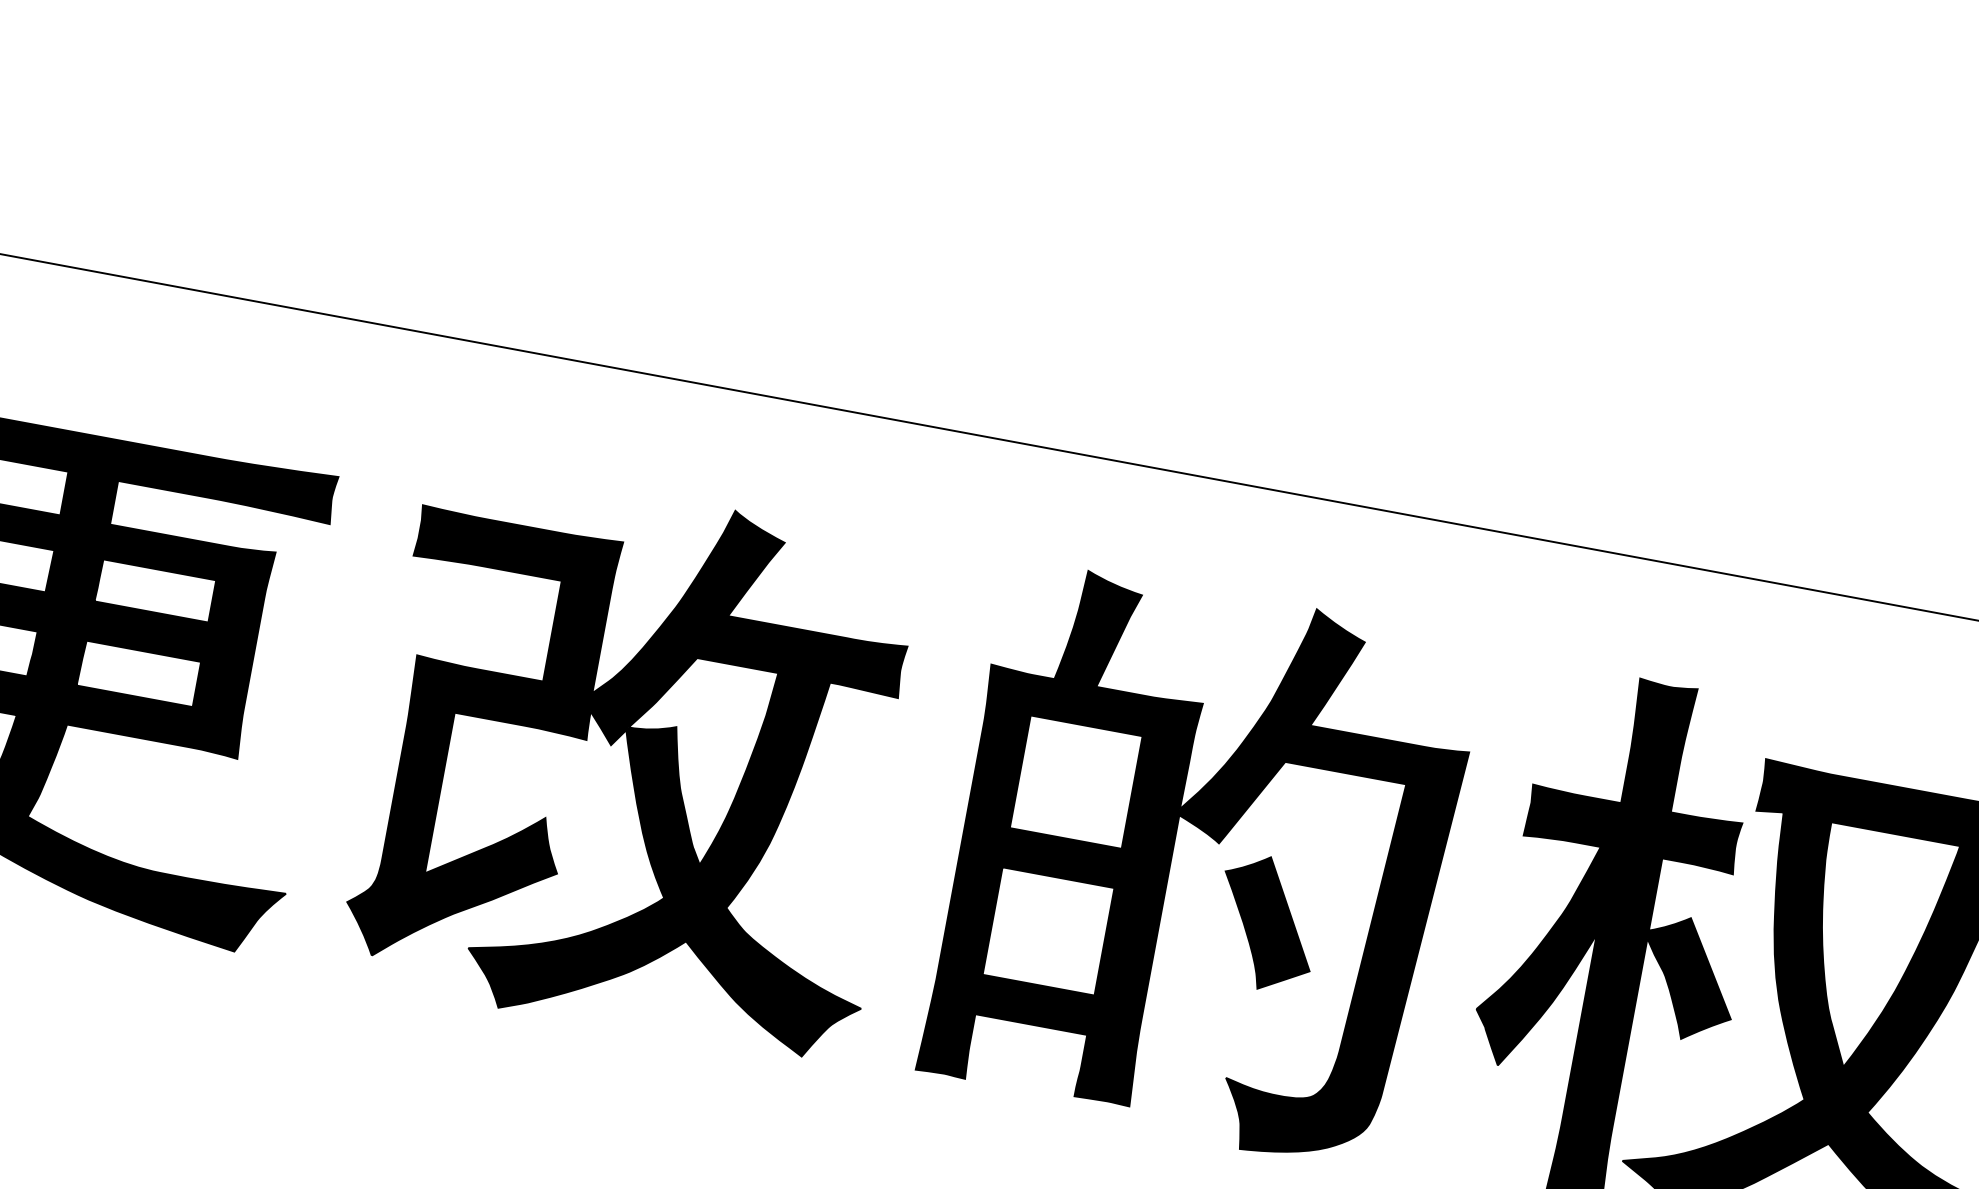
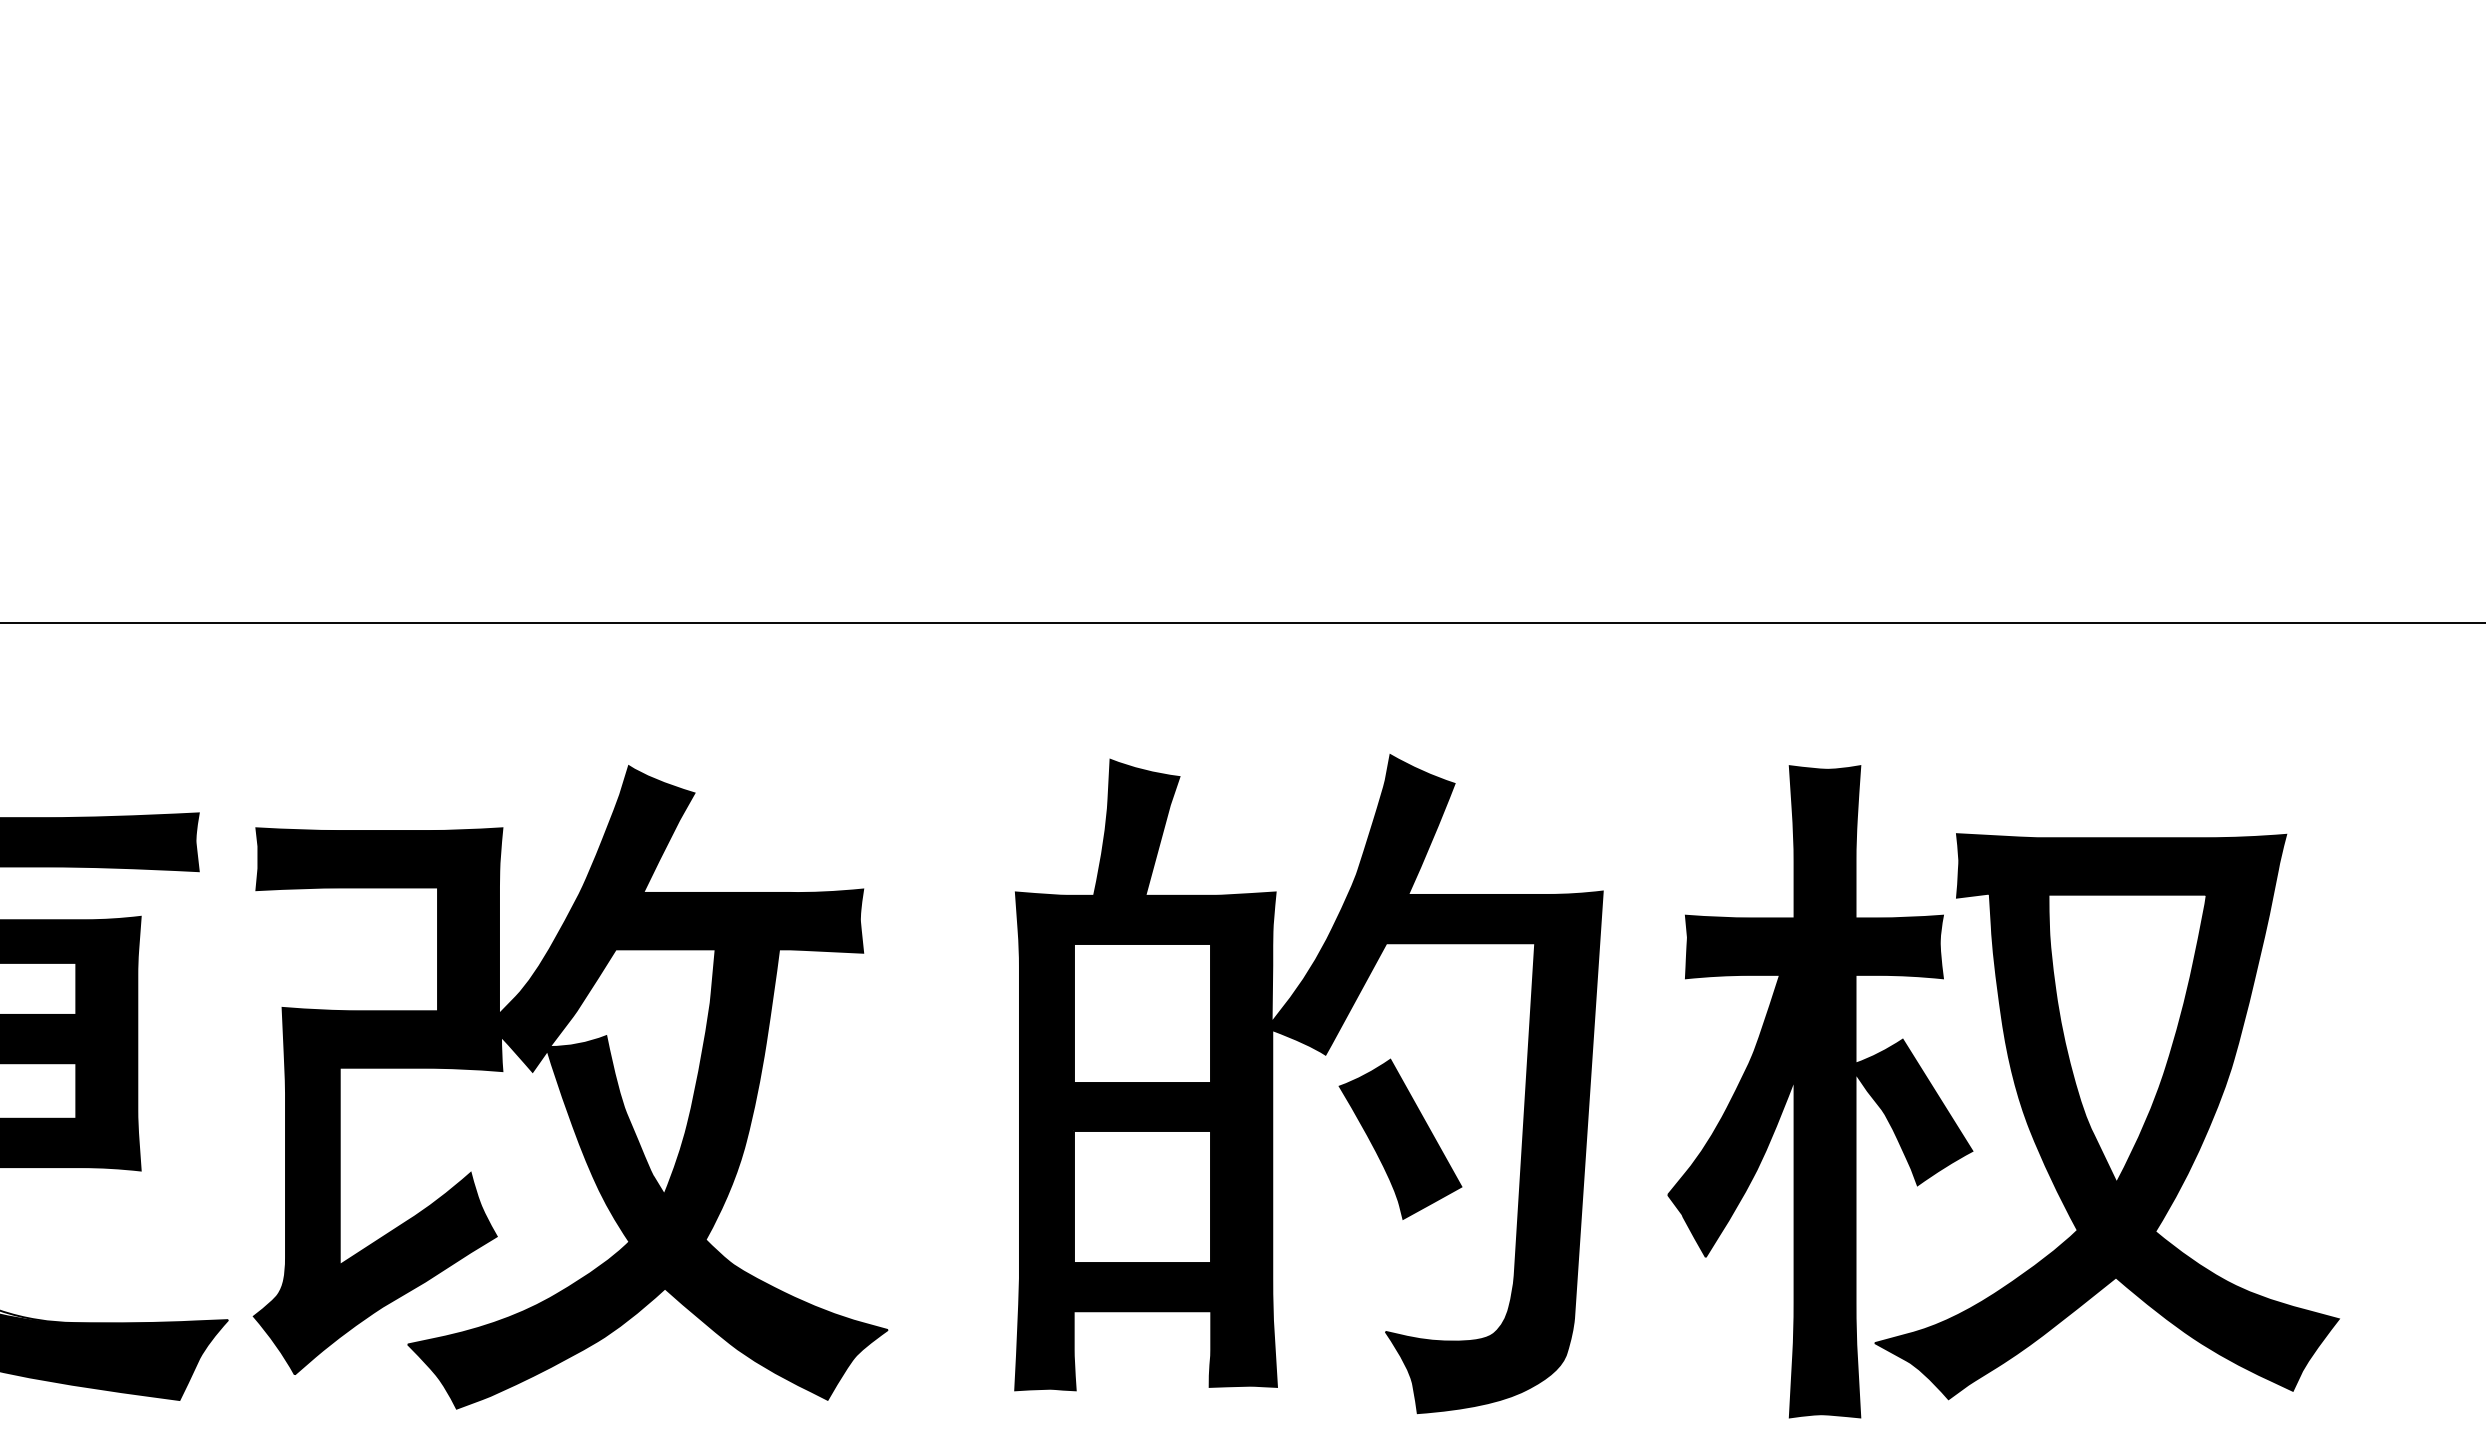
part: (639, 763) -> (570, 1087), moved

